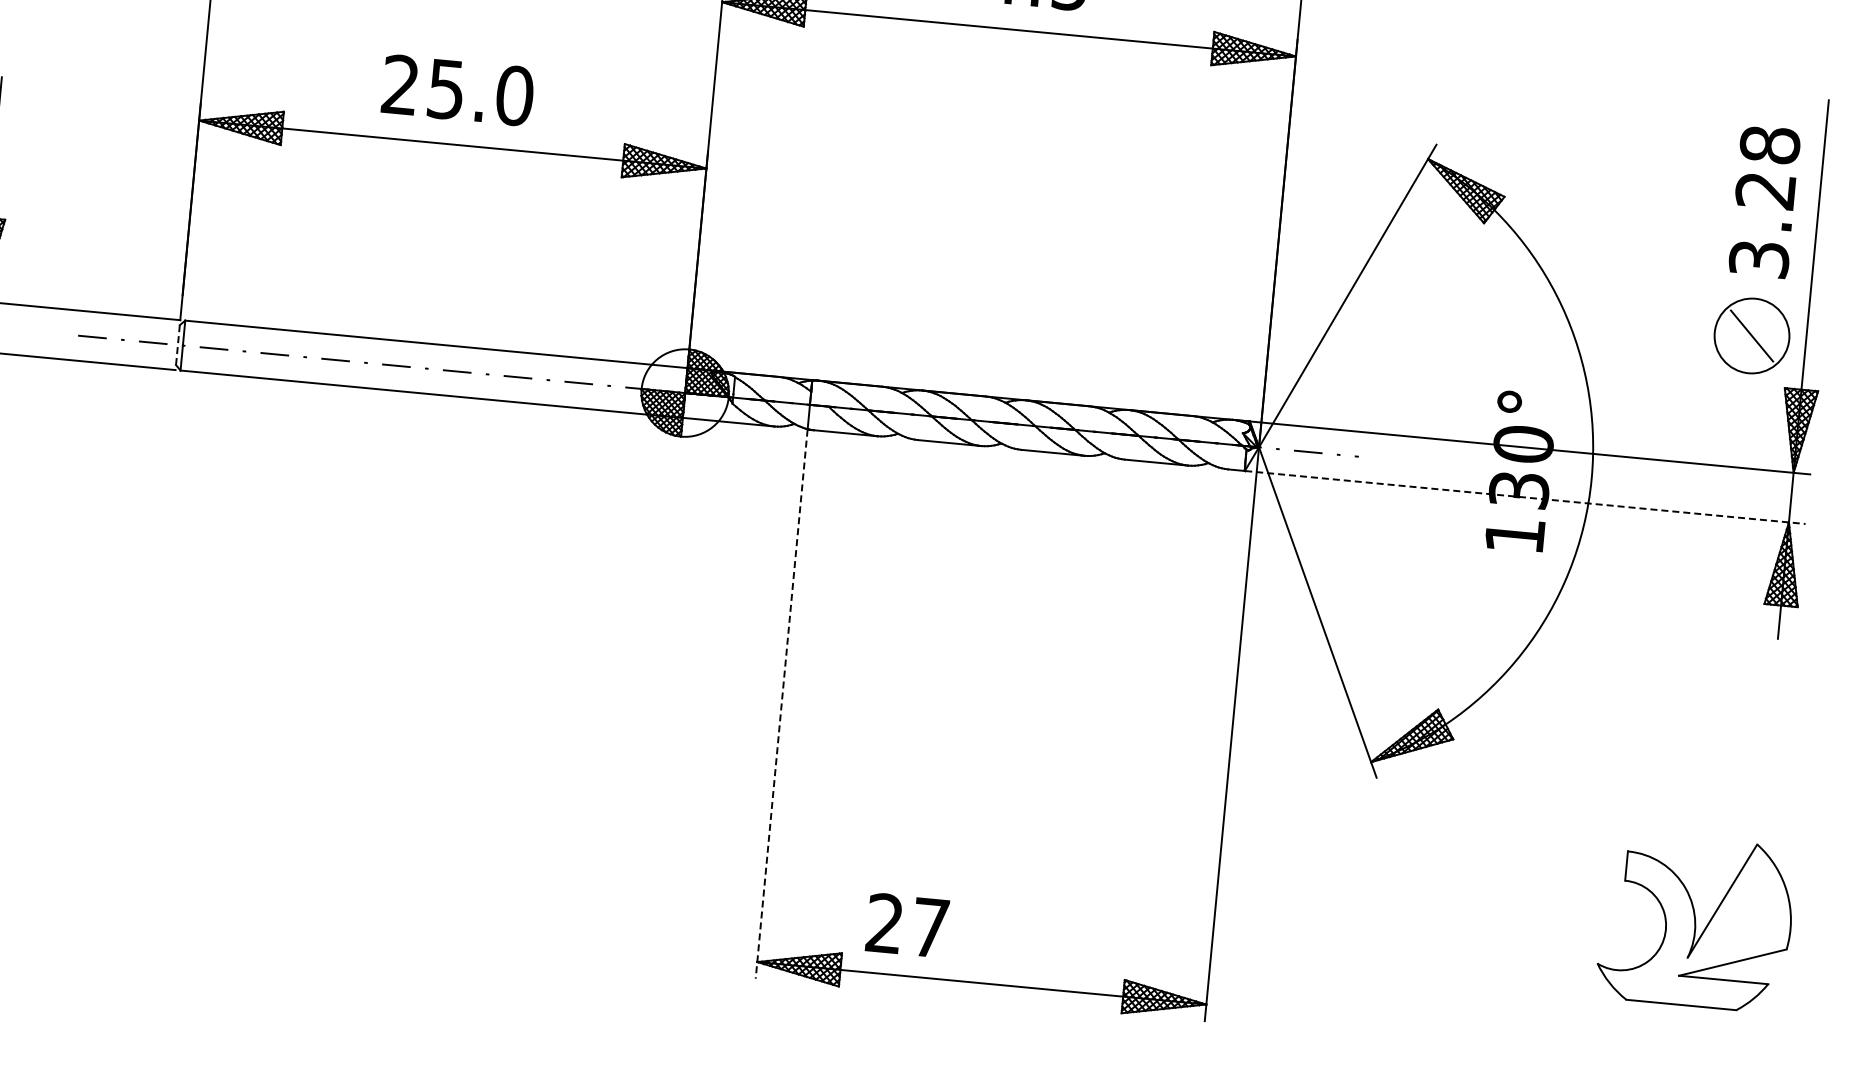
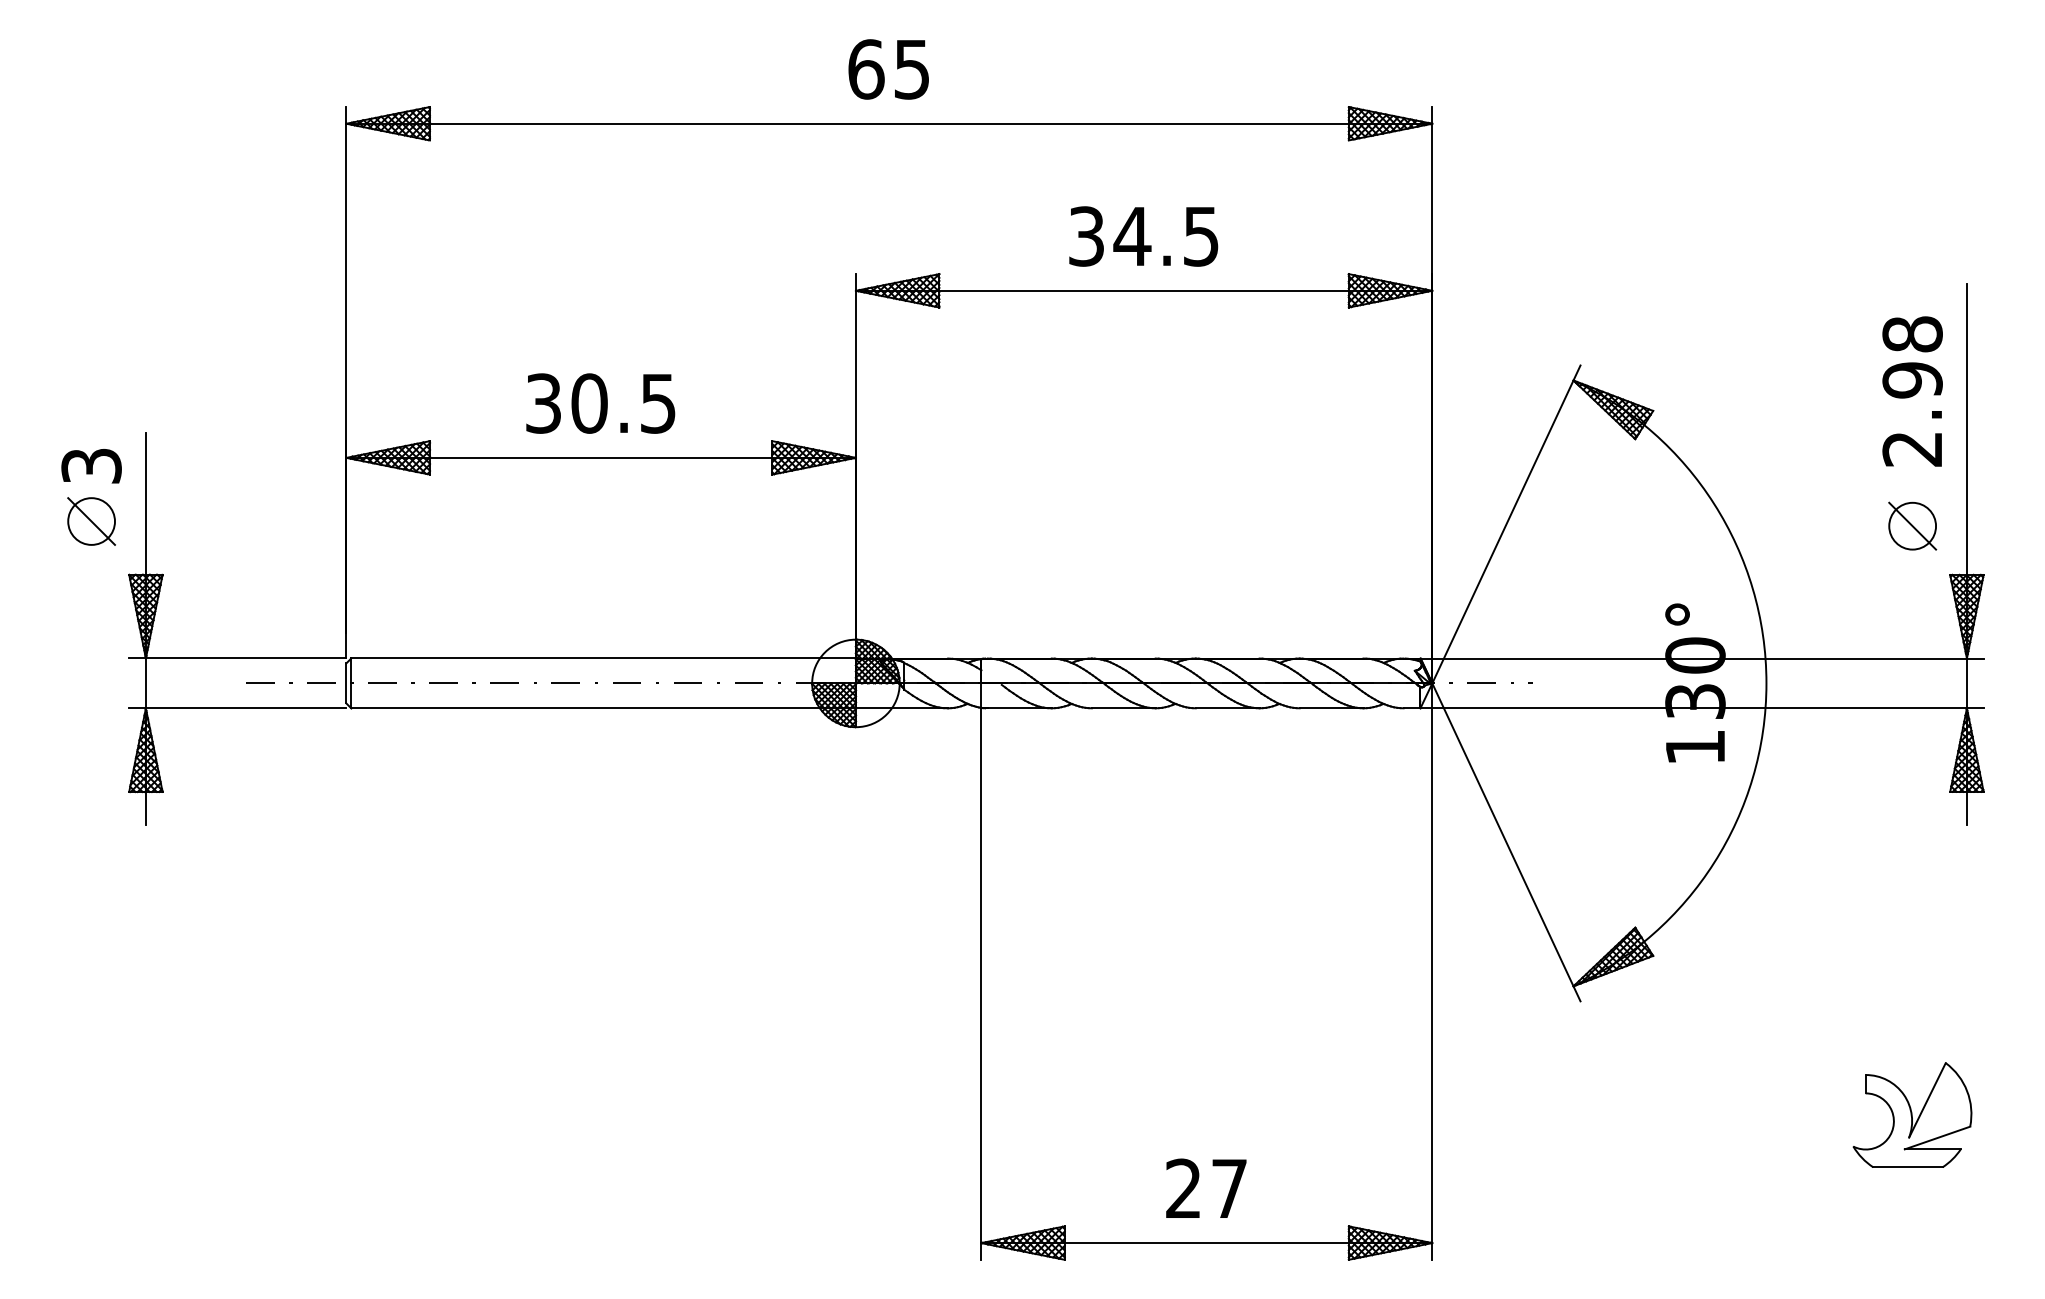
text: (458, 90) -> (601, 403), 25.0 -> 30.5
text: (1762, 224) -> (1912, 414), 3.28 -> 2.98
circle: (1751, 335) -> (1912, 525), size x0.62
line: (178, 345) -> (346, 683), dashed -> solid
line: (1525, 497) -> (1702, 708), dashed -> solid
line: (781, 704) -> (981, 984), dashed -> solid
part: (1696, 921) -> (1912, 1114), size x0.62
text: (907, 924) -> (1206, 1187), moved

